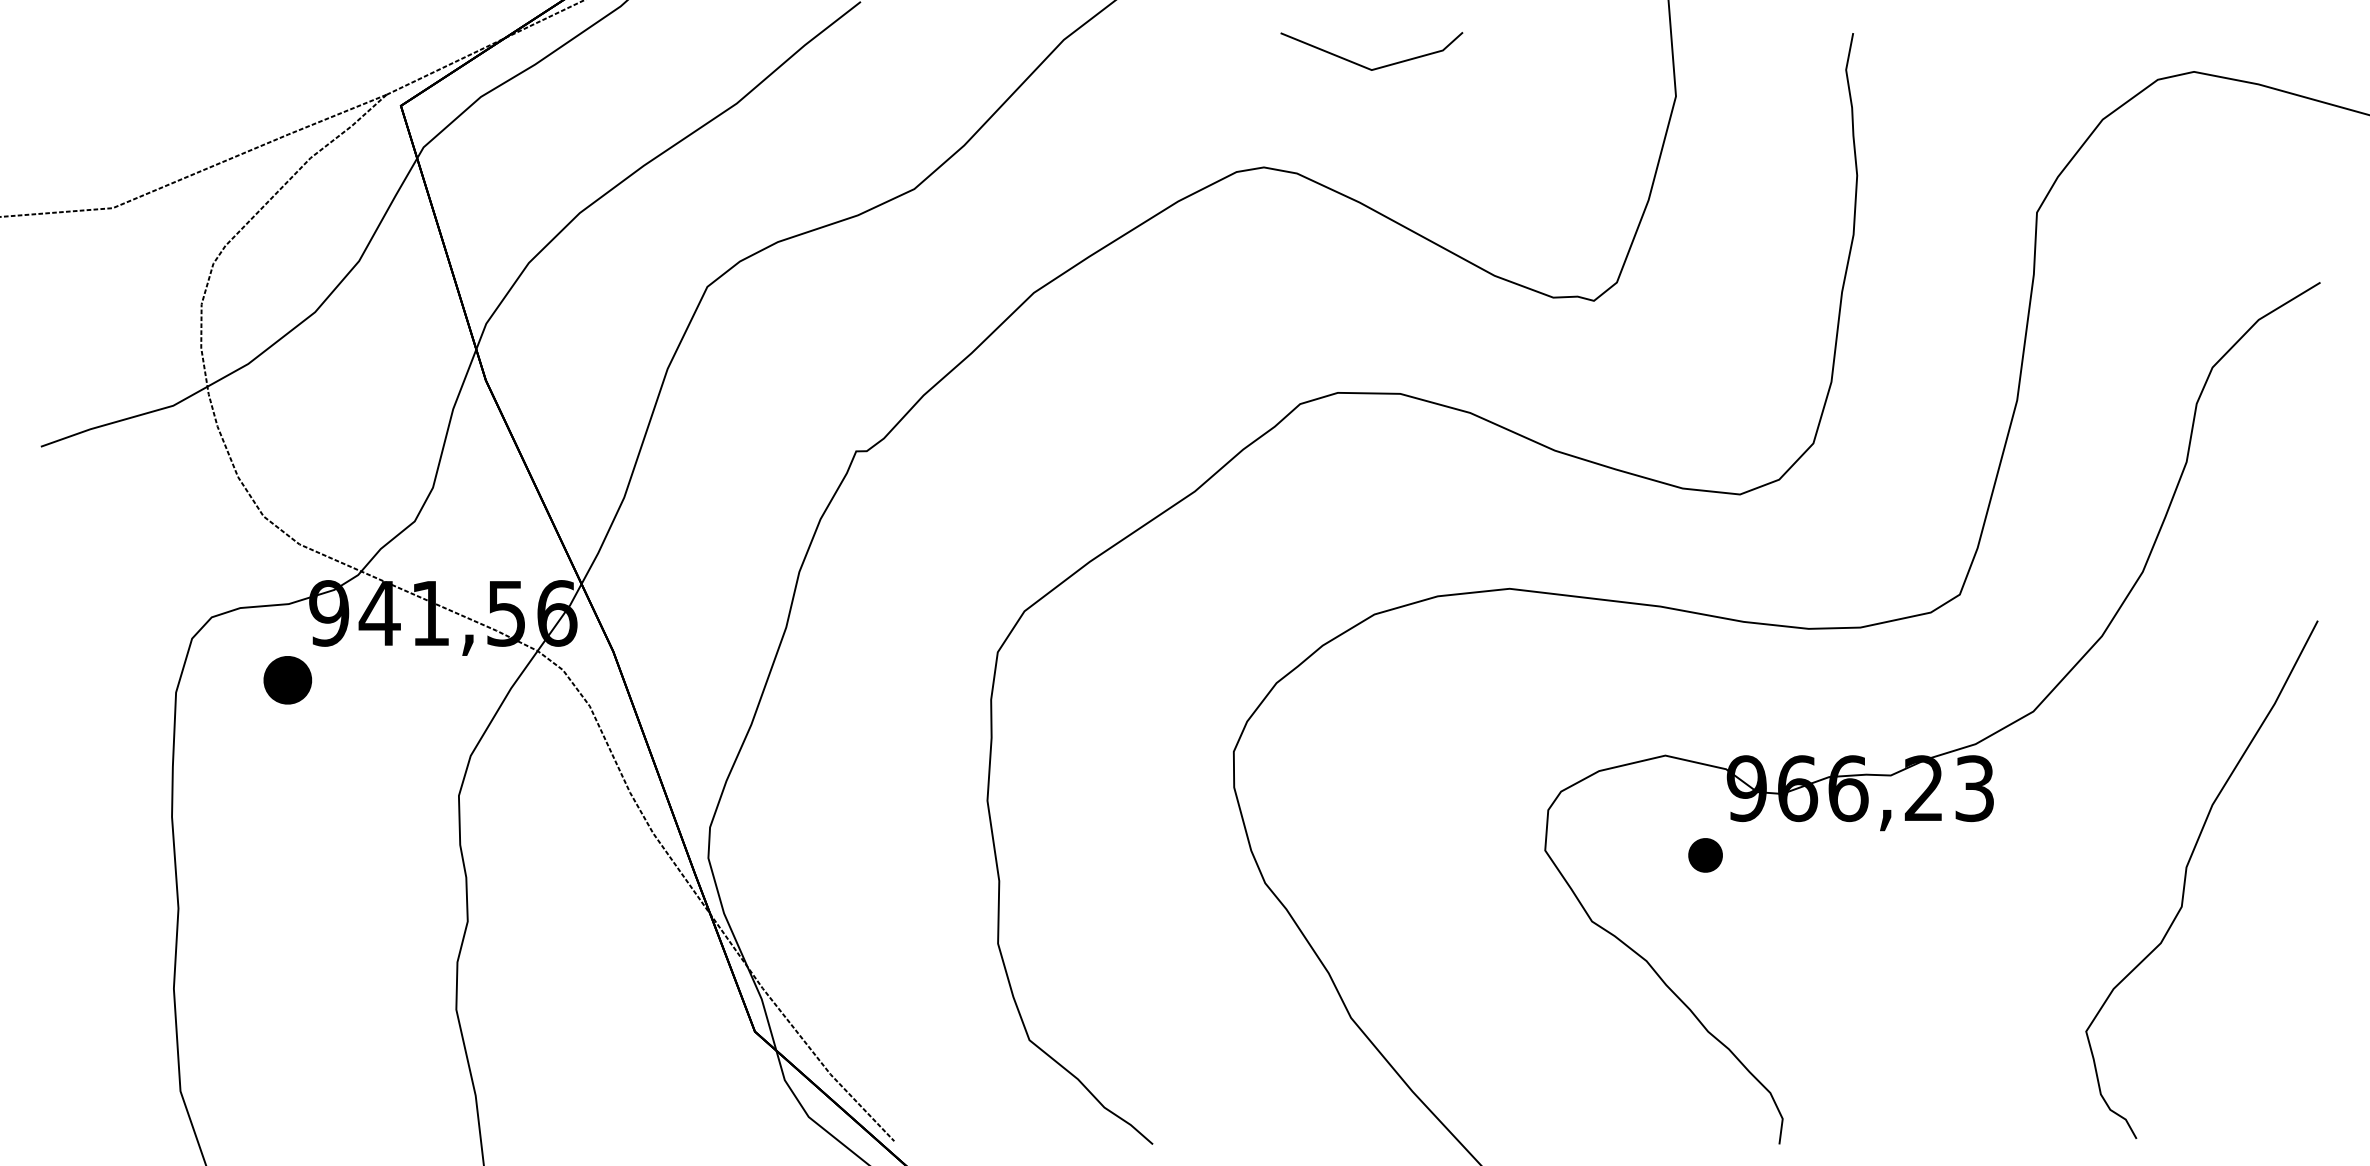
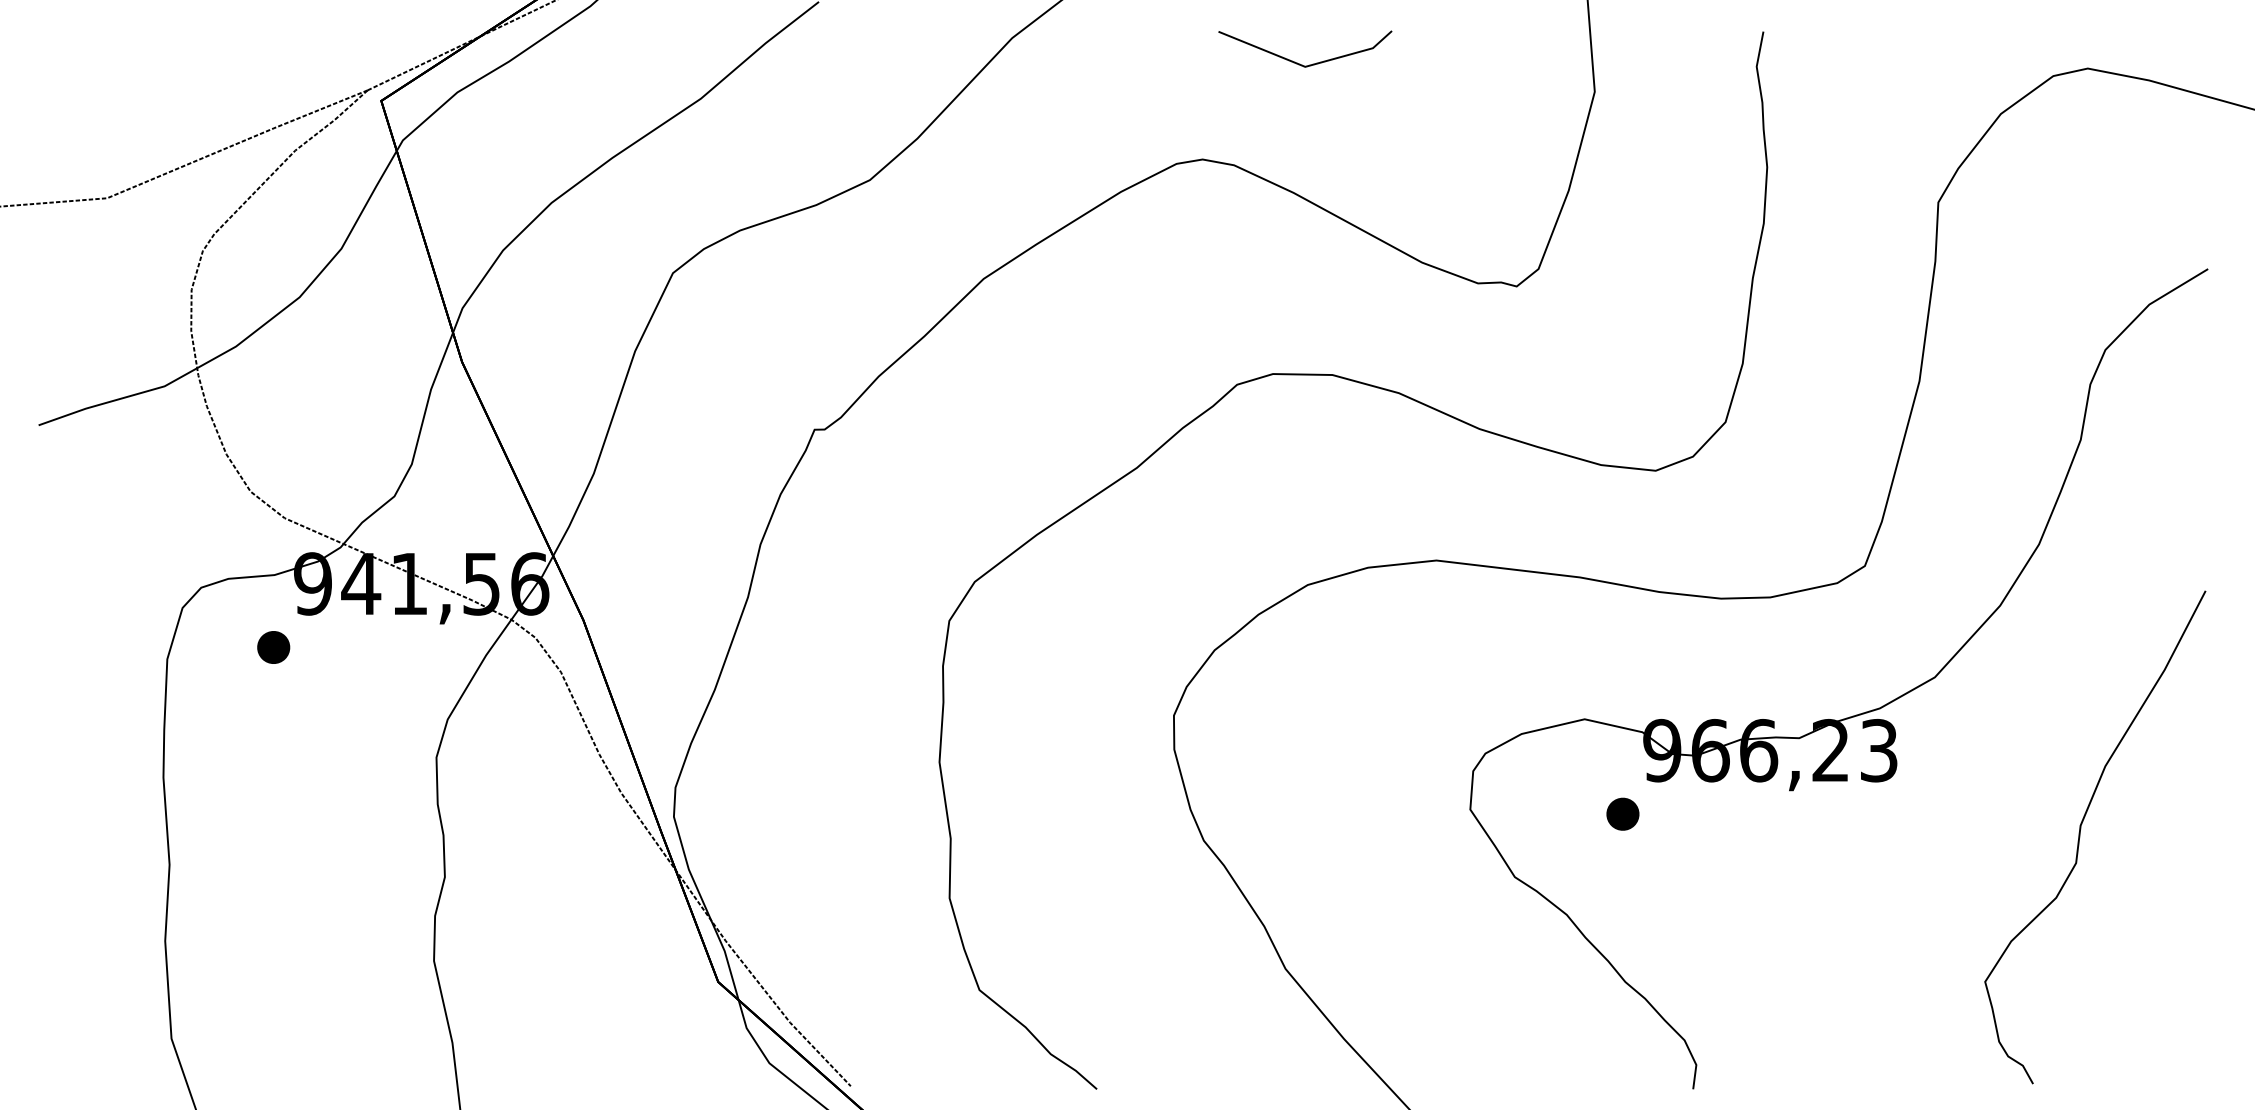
part: (287, 679) -> (273, 646), size x0.71

